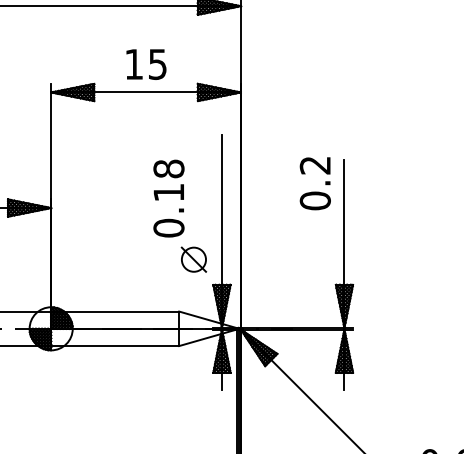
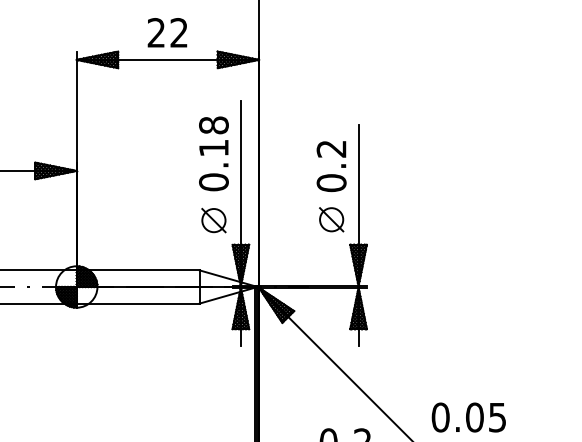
text: (145, 63) -> (167, 32), 15 -> 22
text: (315, 183) -> (331, 166), moved
text: (168, 198) -> (213, 153), moved
part: (316, 258) -> (331, 219), added

